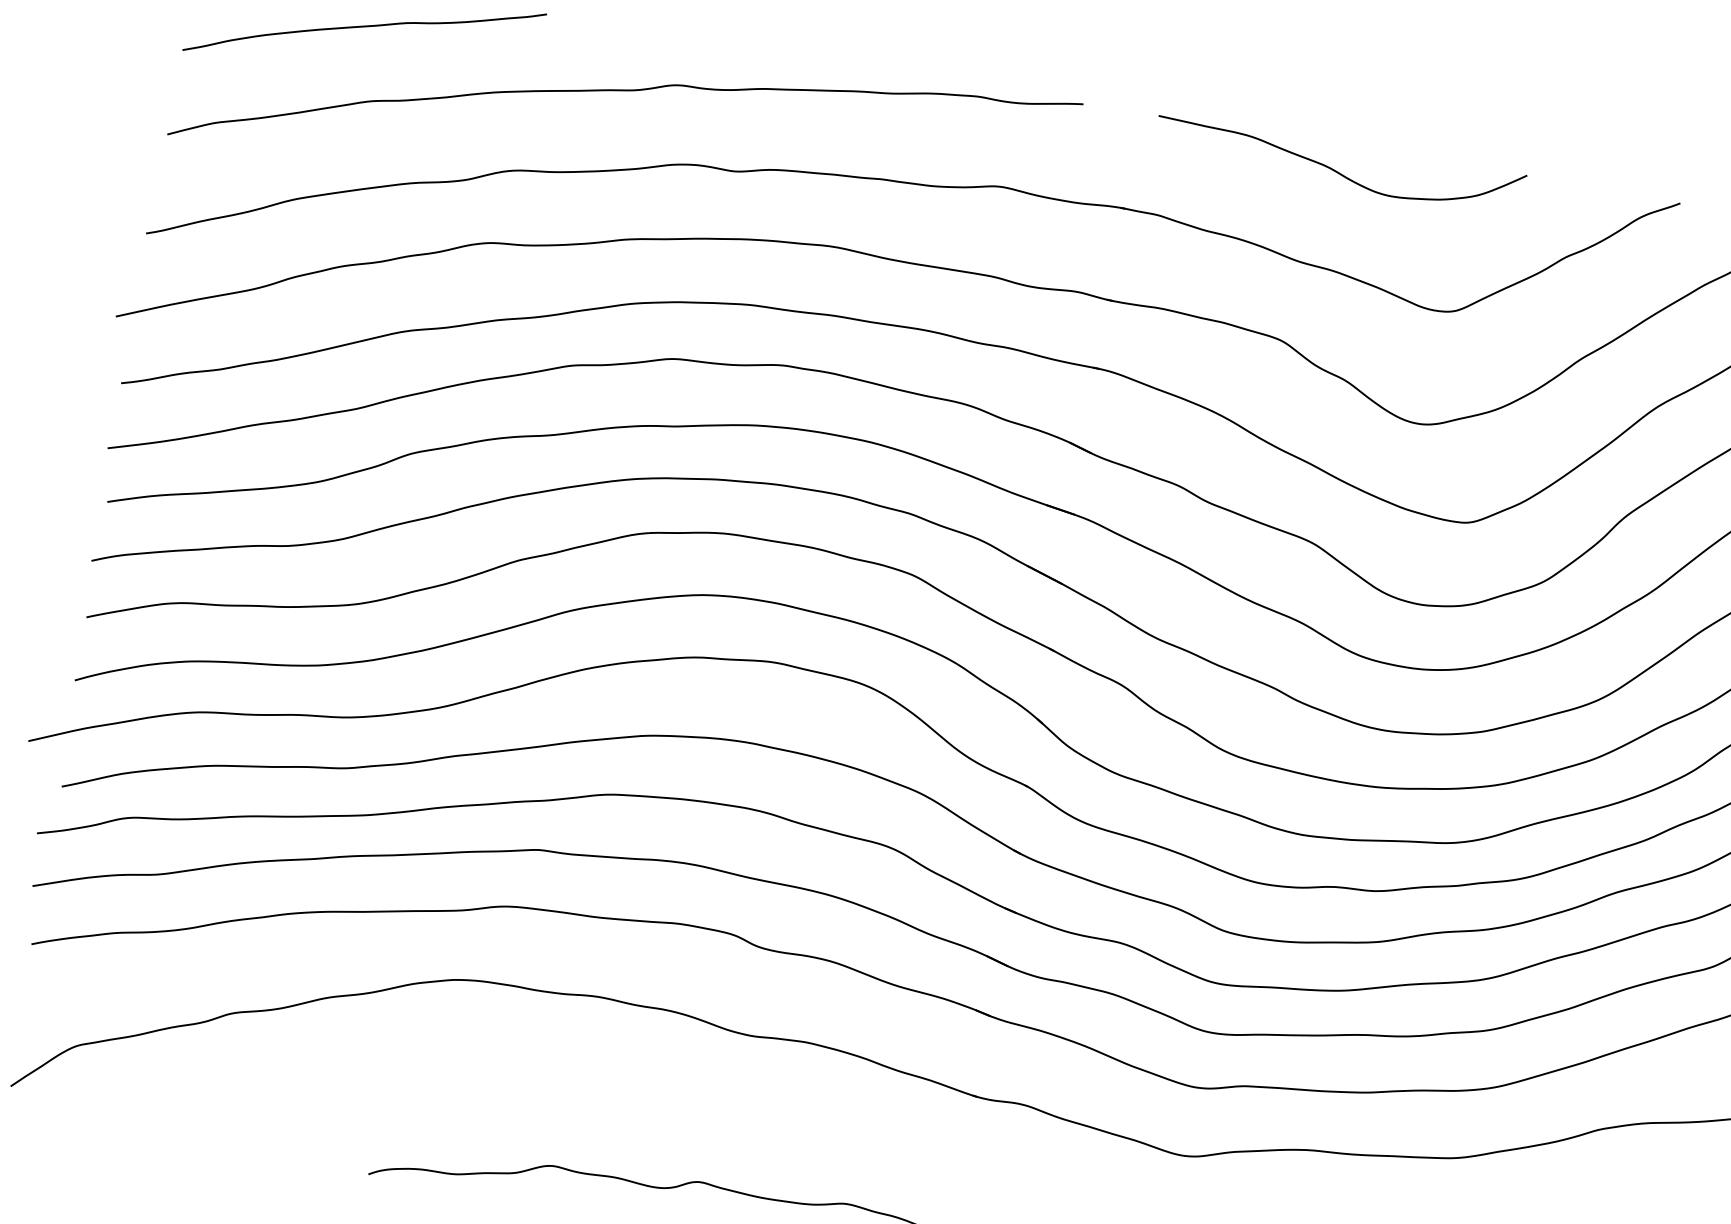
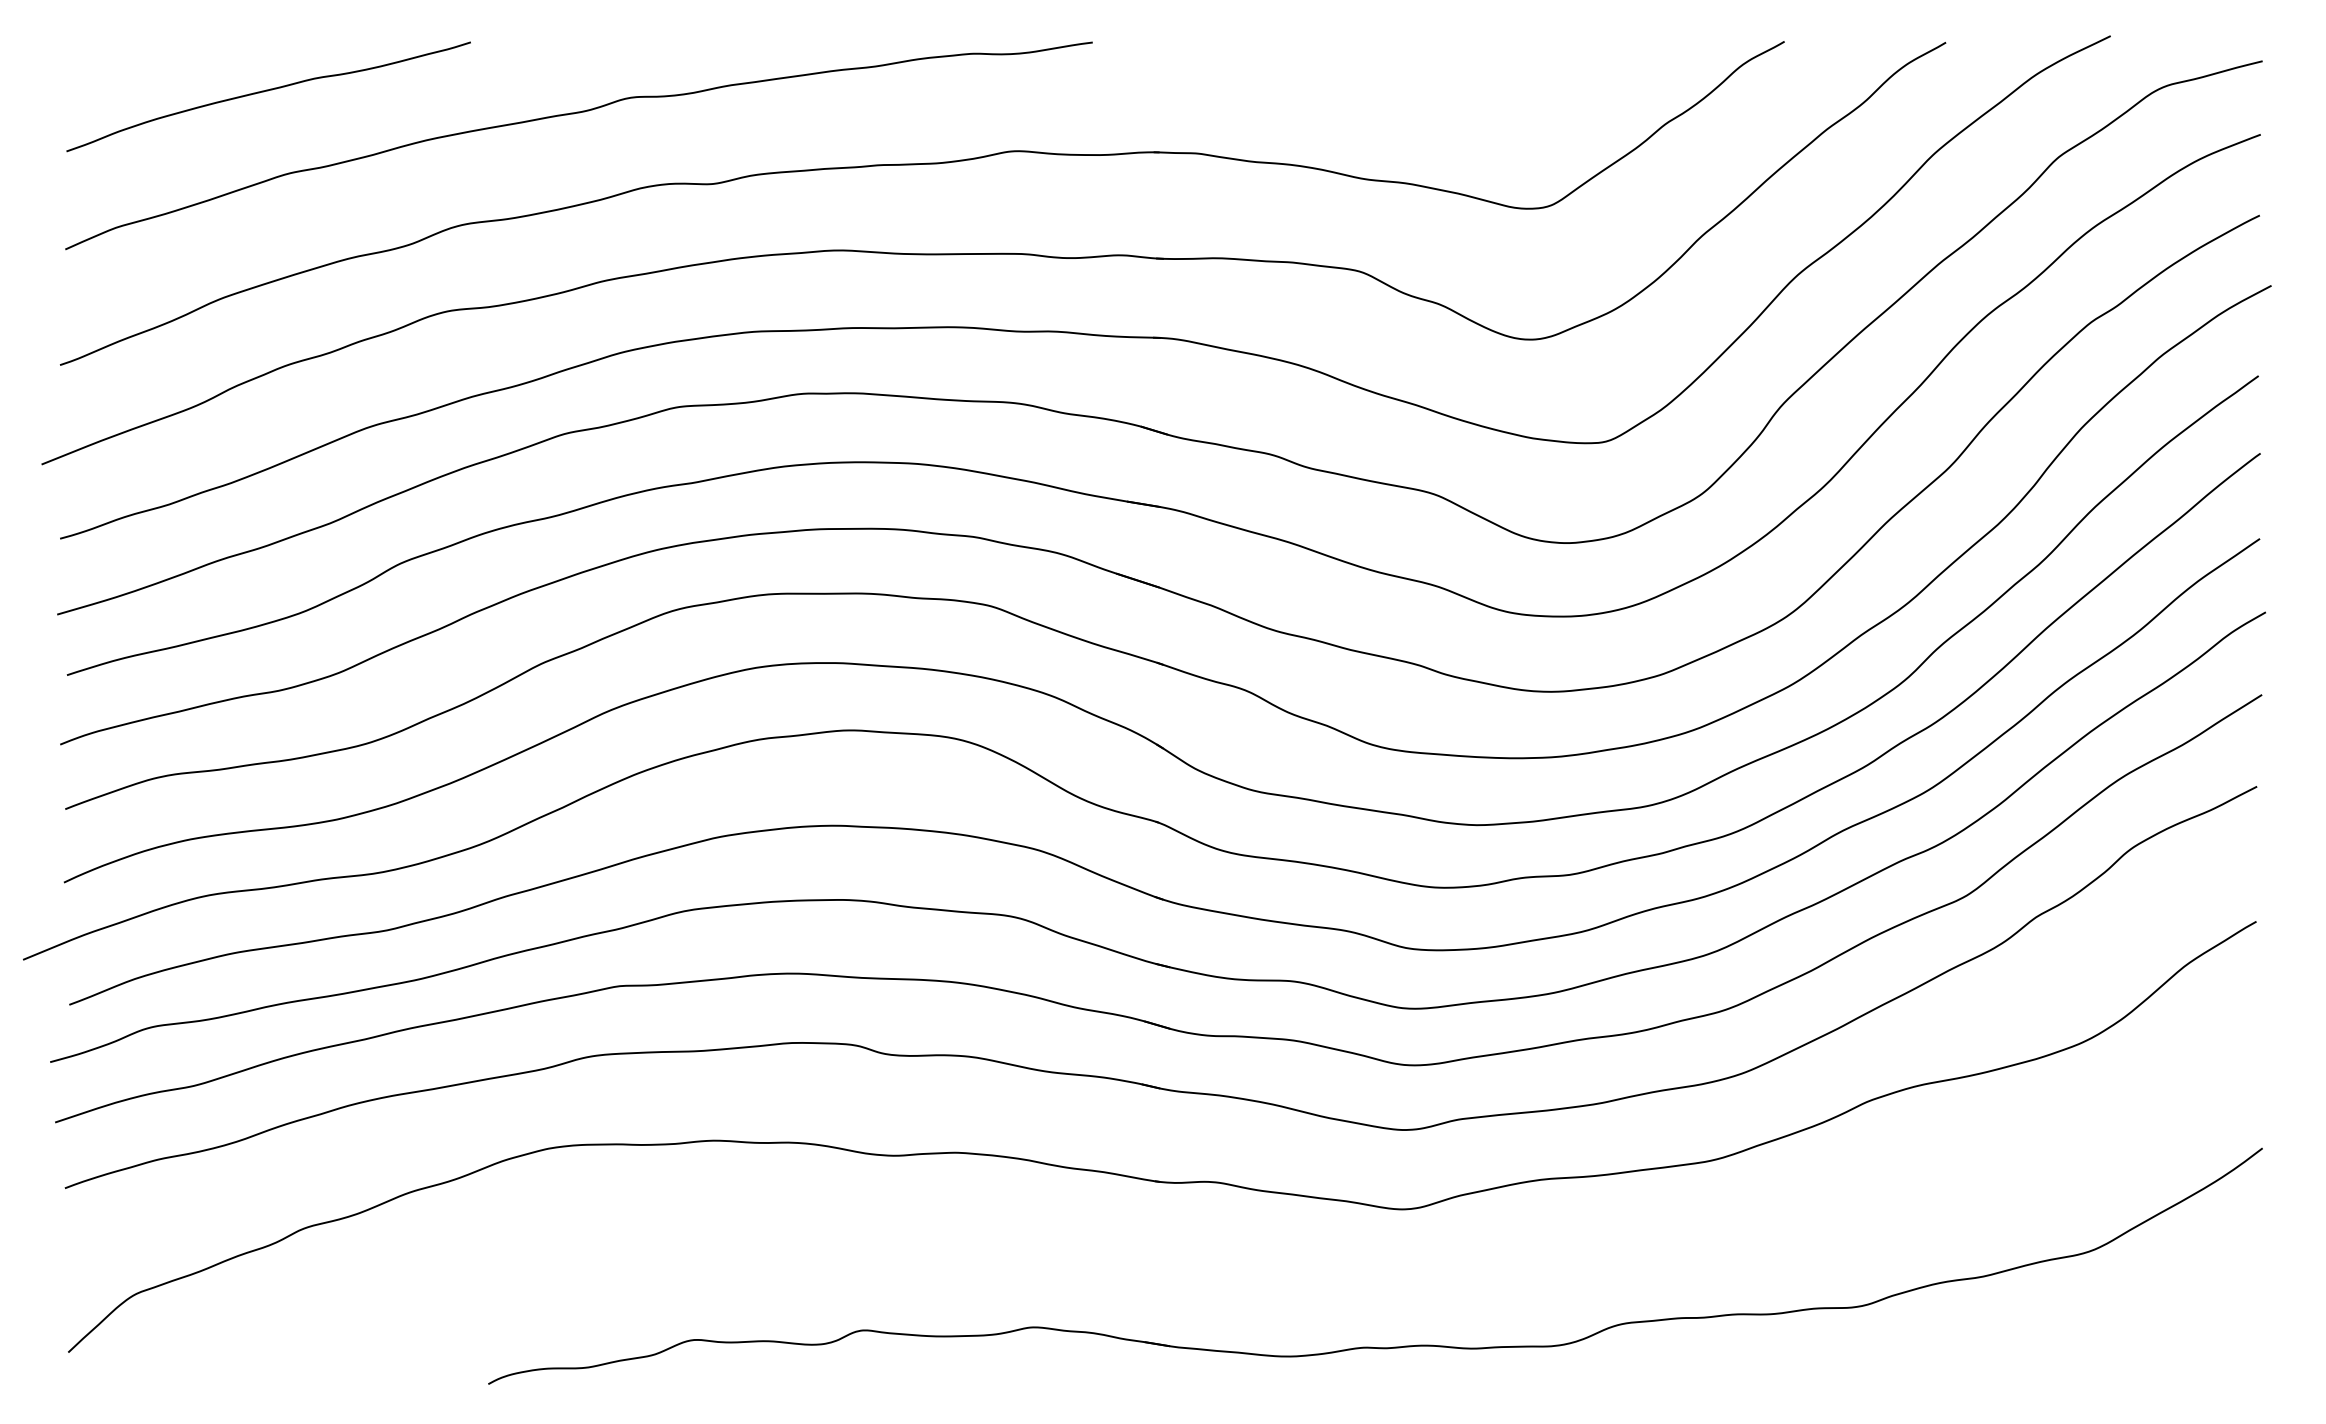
curve: (1336, 170) -> (1390, 69), removed

